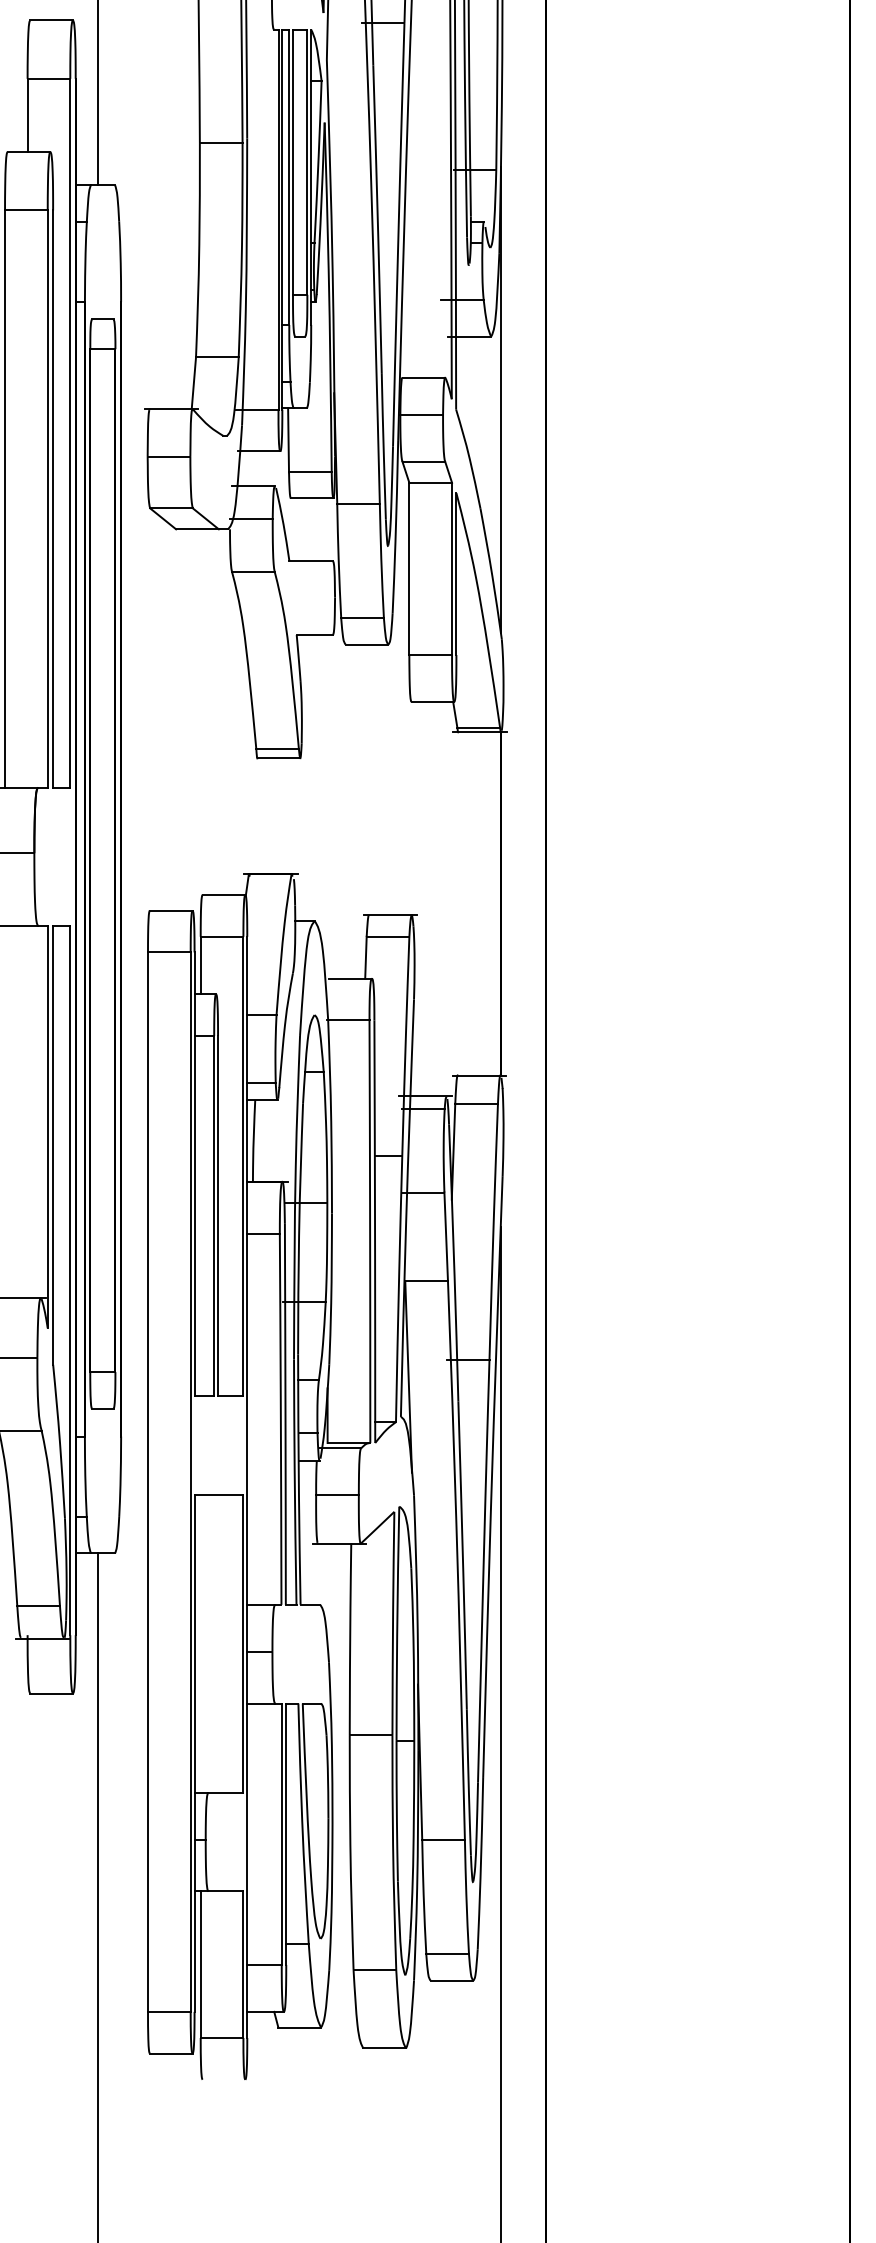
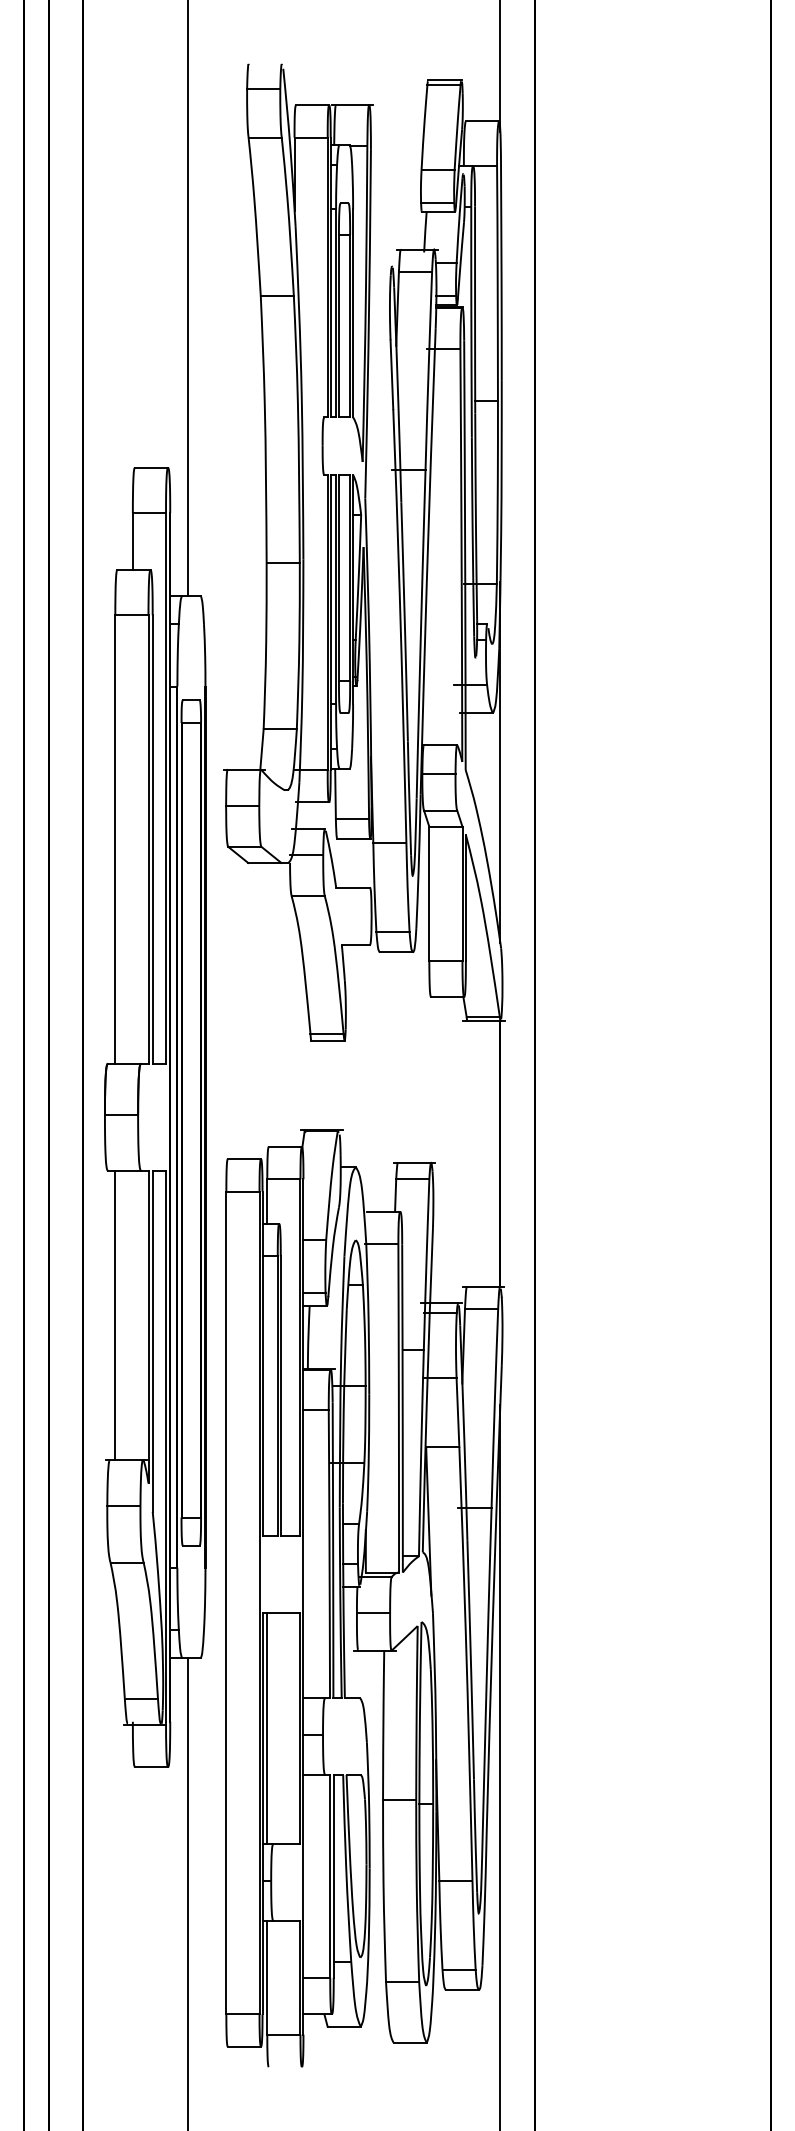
line: (5, 1112) -> (115, 1315), added
line: (200, 1643) -> (267, 1728), added

